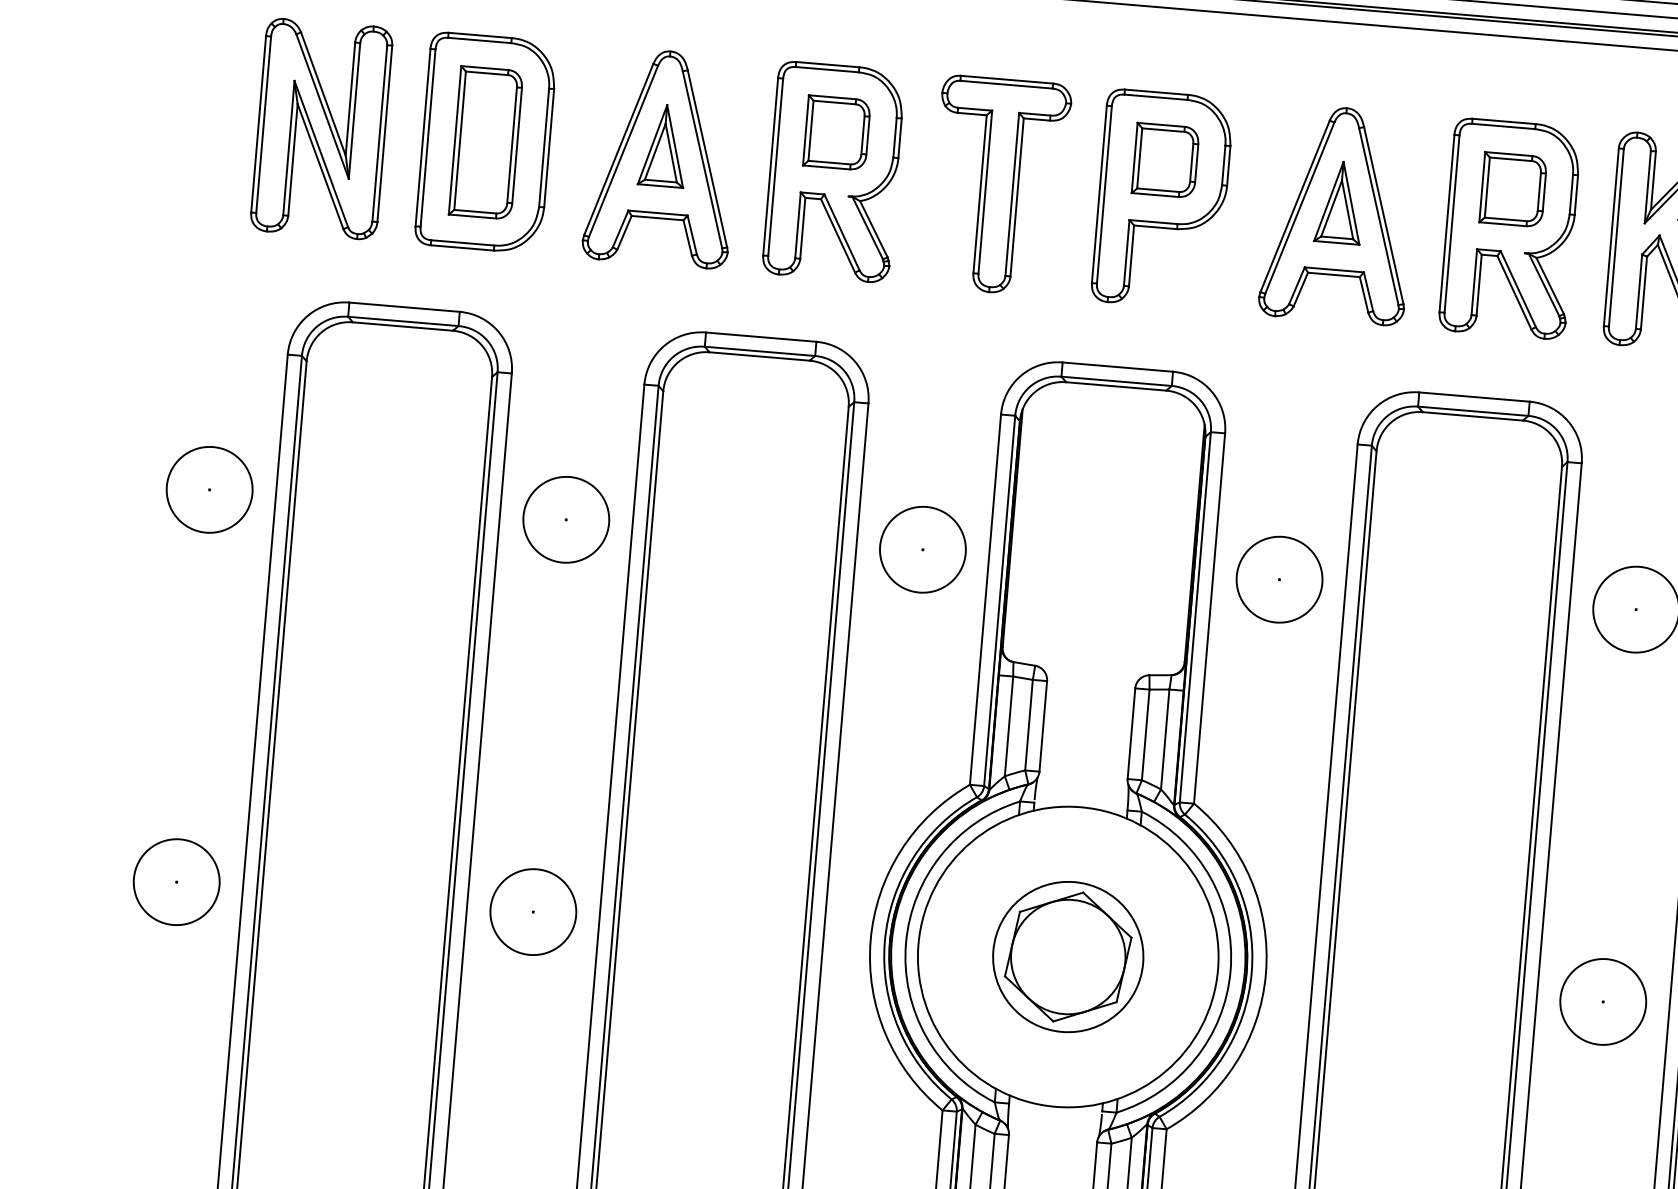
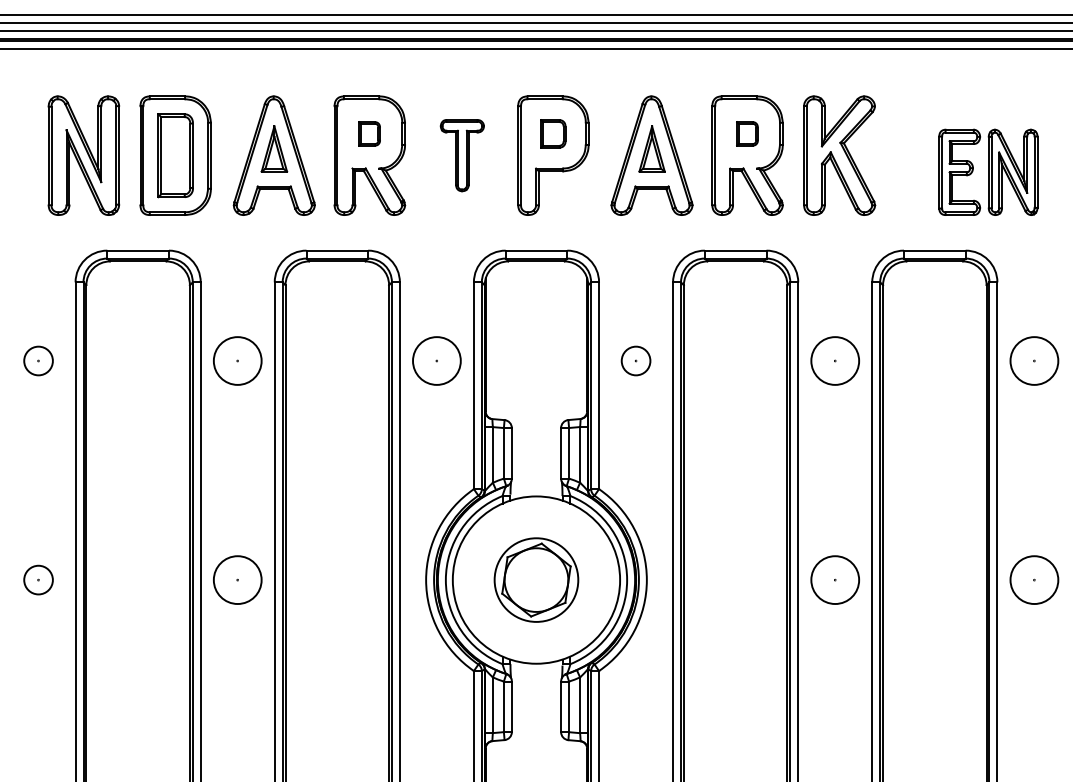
part: (836, 132) -> (369, 133), size x0.6
part: (1165, 159) -> (553, 133), size x0.7
part: (999, 185) -> (462, 155), size x0.6
part: (1513, 189) -> (747, 133), size x0.6
circle: (209, 488) -> (38, 360), size x0.6
circle: (1278, 578) -> (635, 360), size x0.6
circle: (176, 882) -> (38, 580), size x0.6

